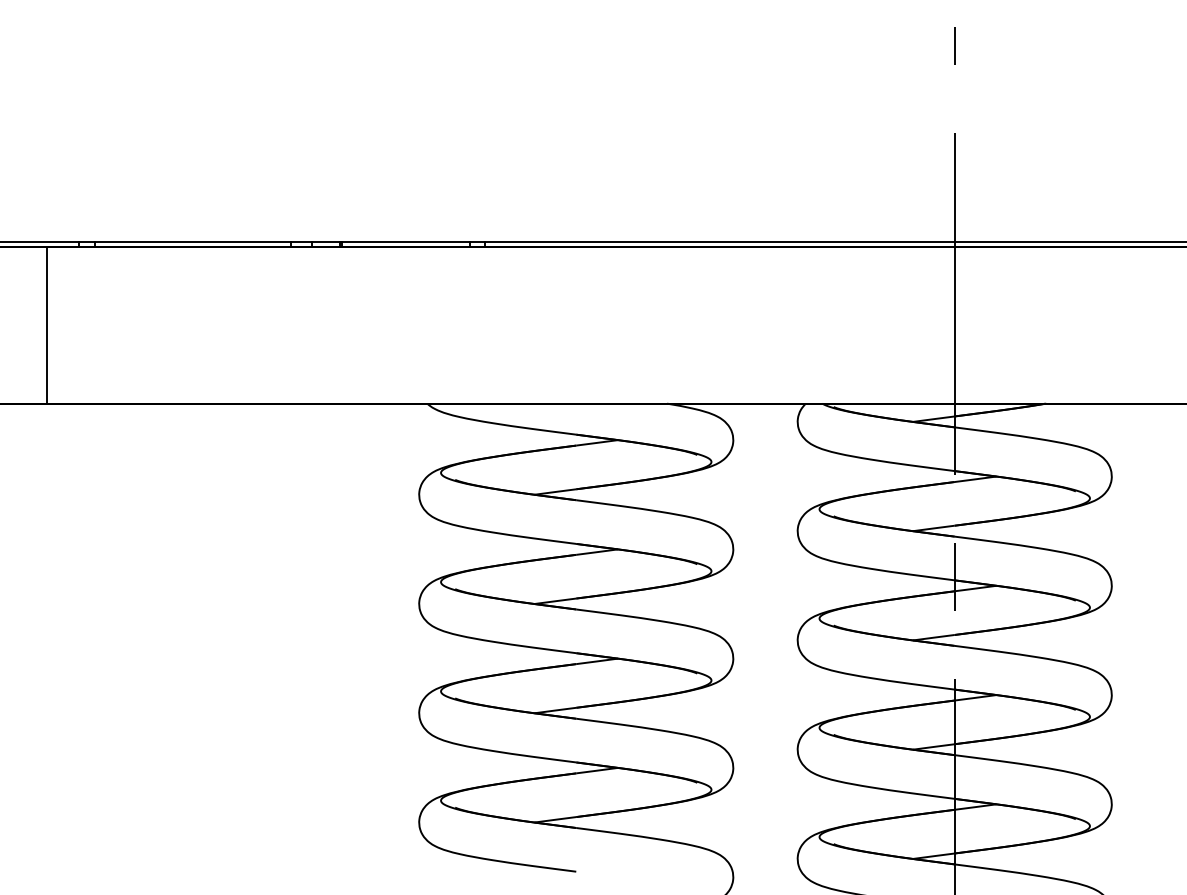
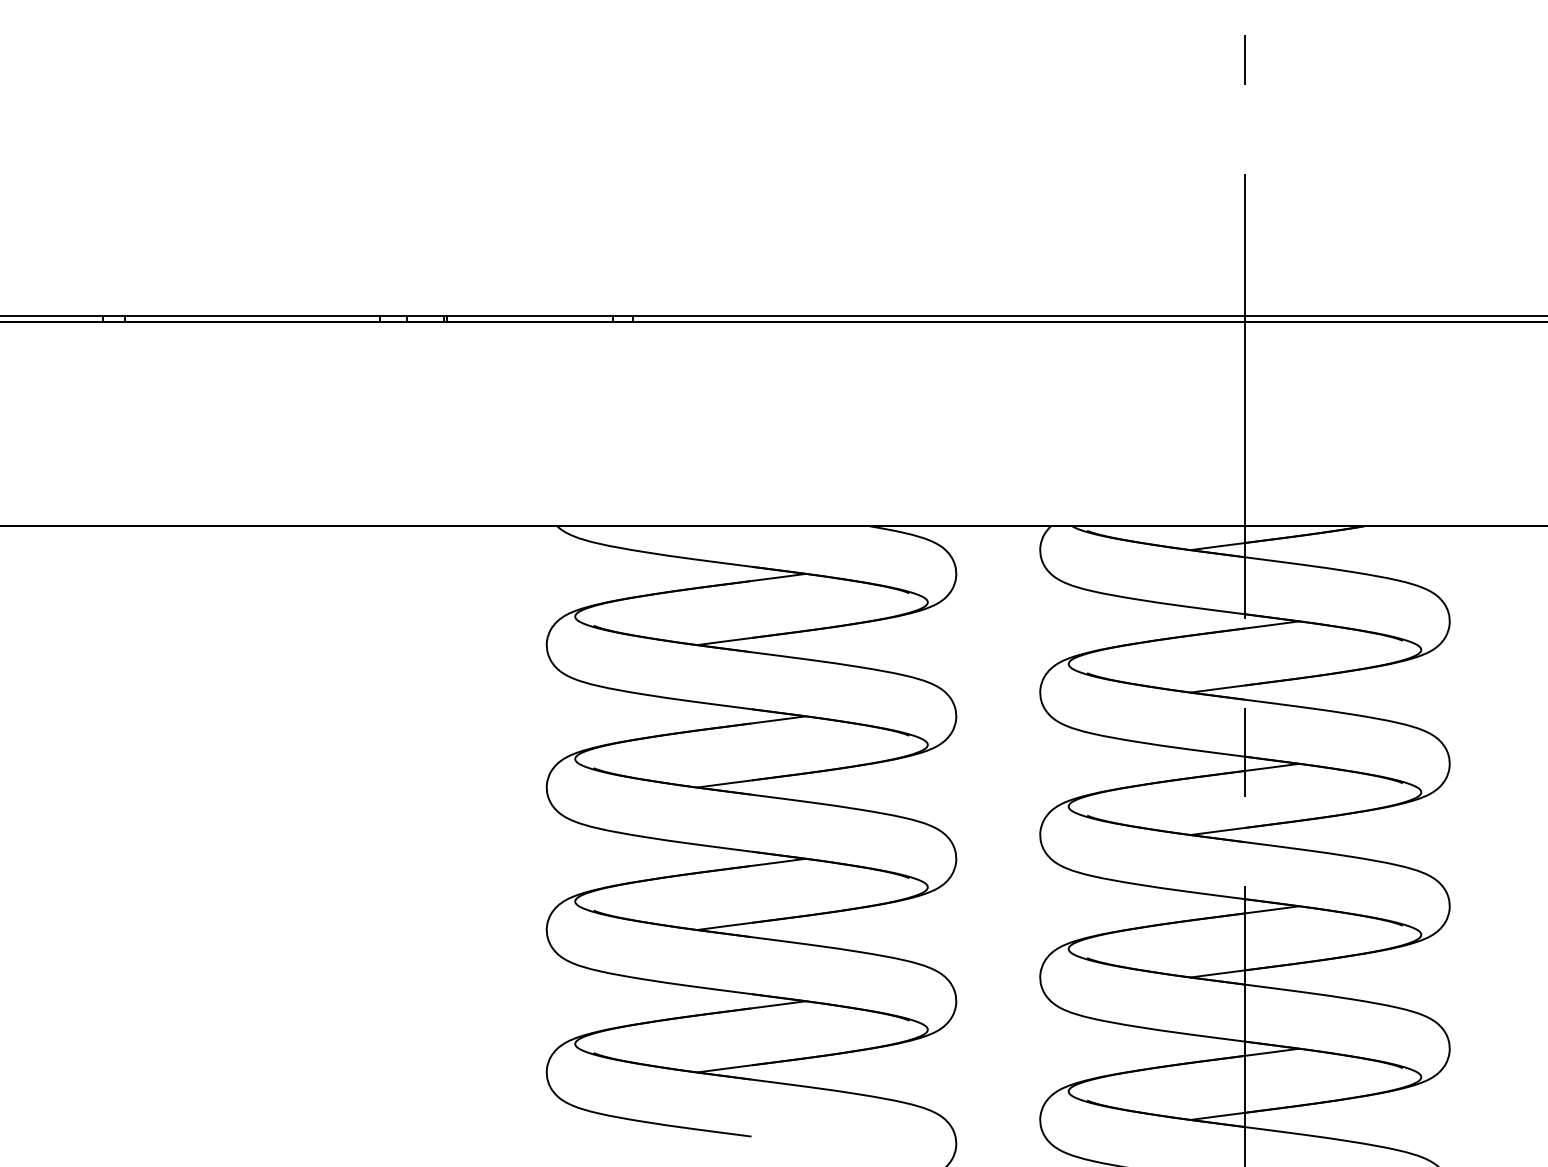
line: (47, 324) -> (61, 423), removed

